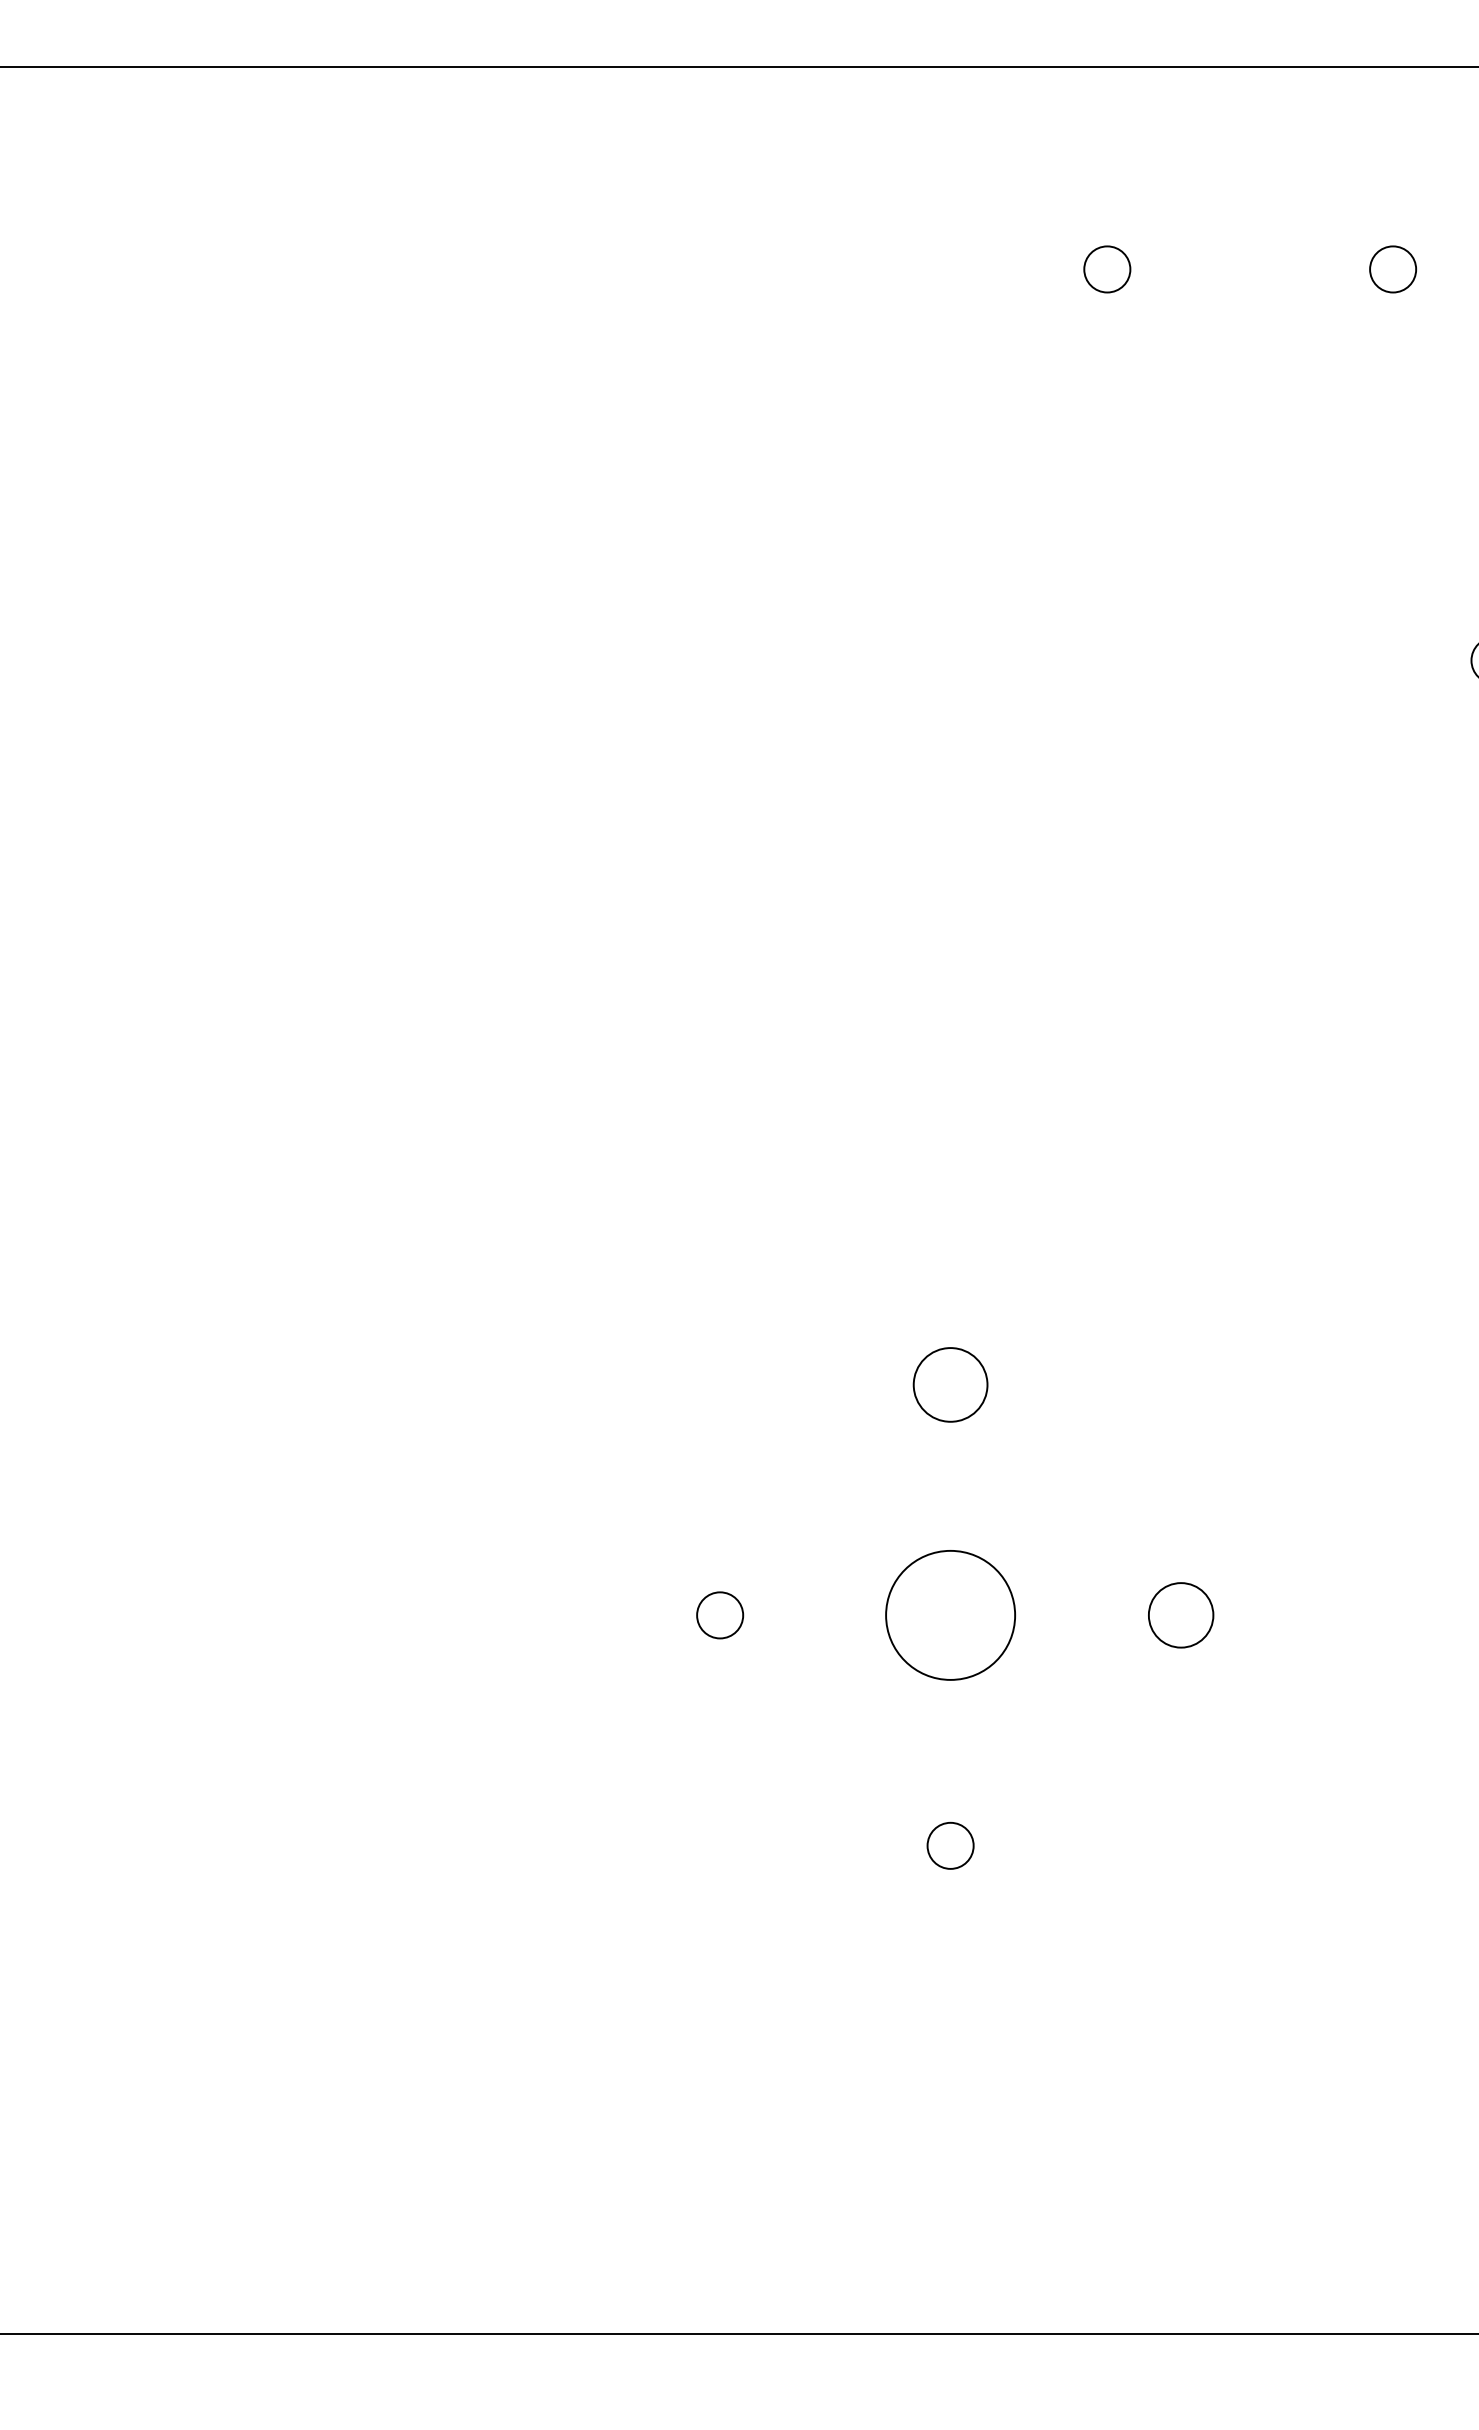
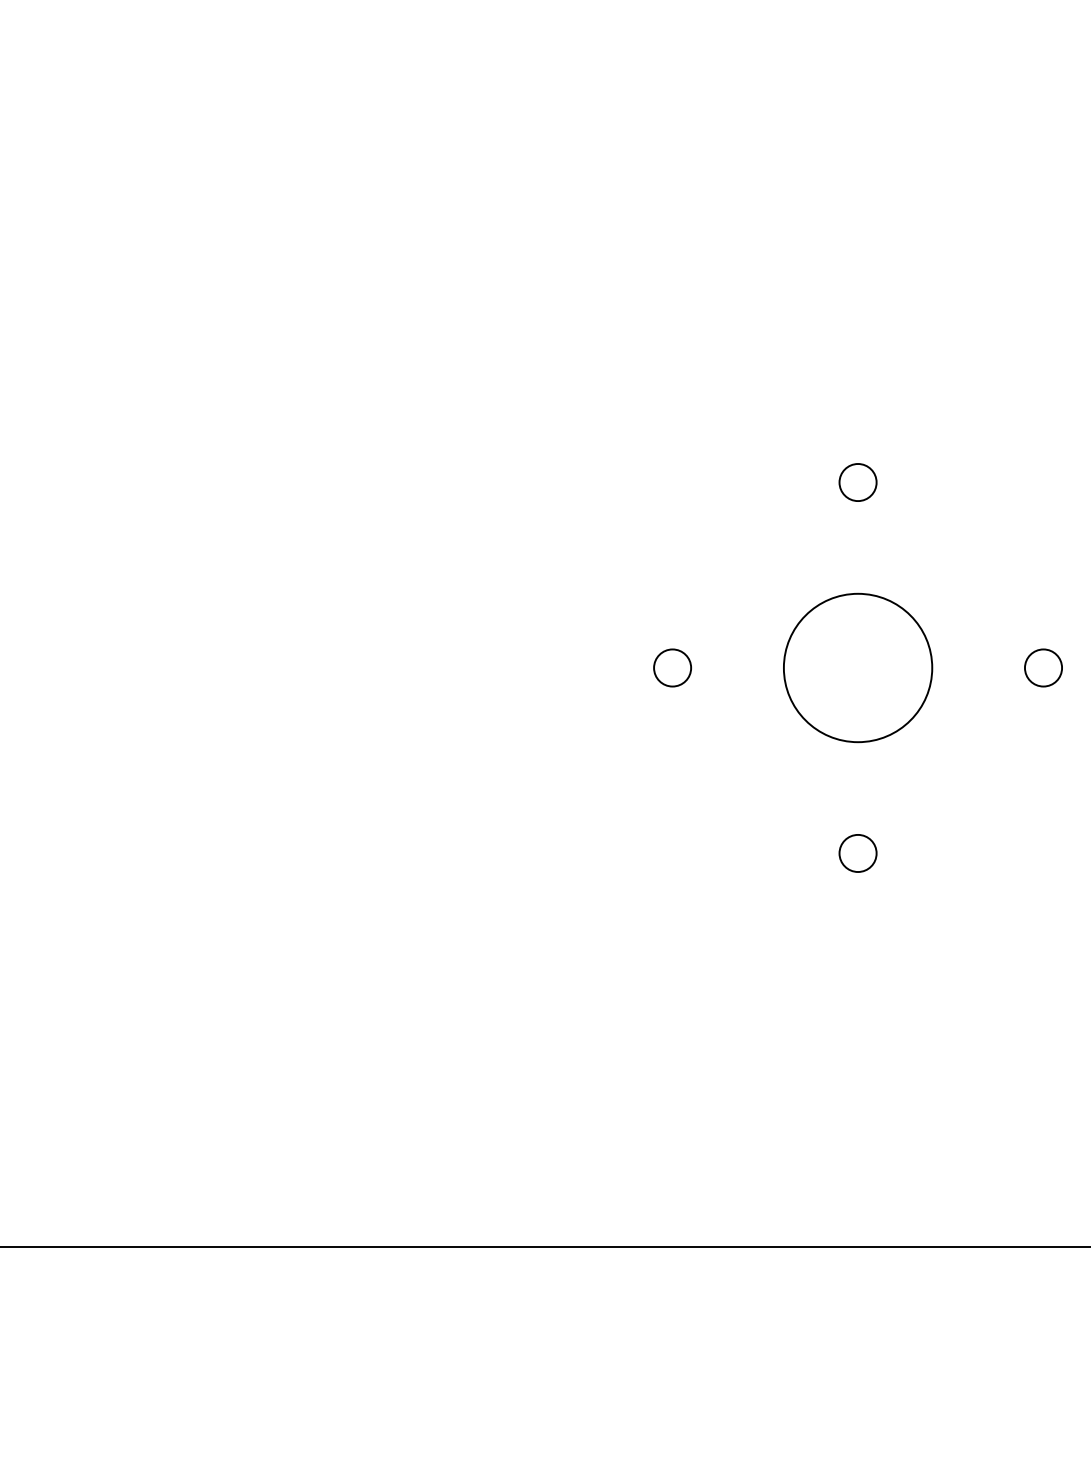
circle: (950, 1384) -> (857, 482), size x0.62
circle: (950, 1615) -> (857, 668), size x1.43
circle: (1180, 1615) -> (1043, 668), size x0.71

